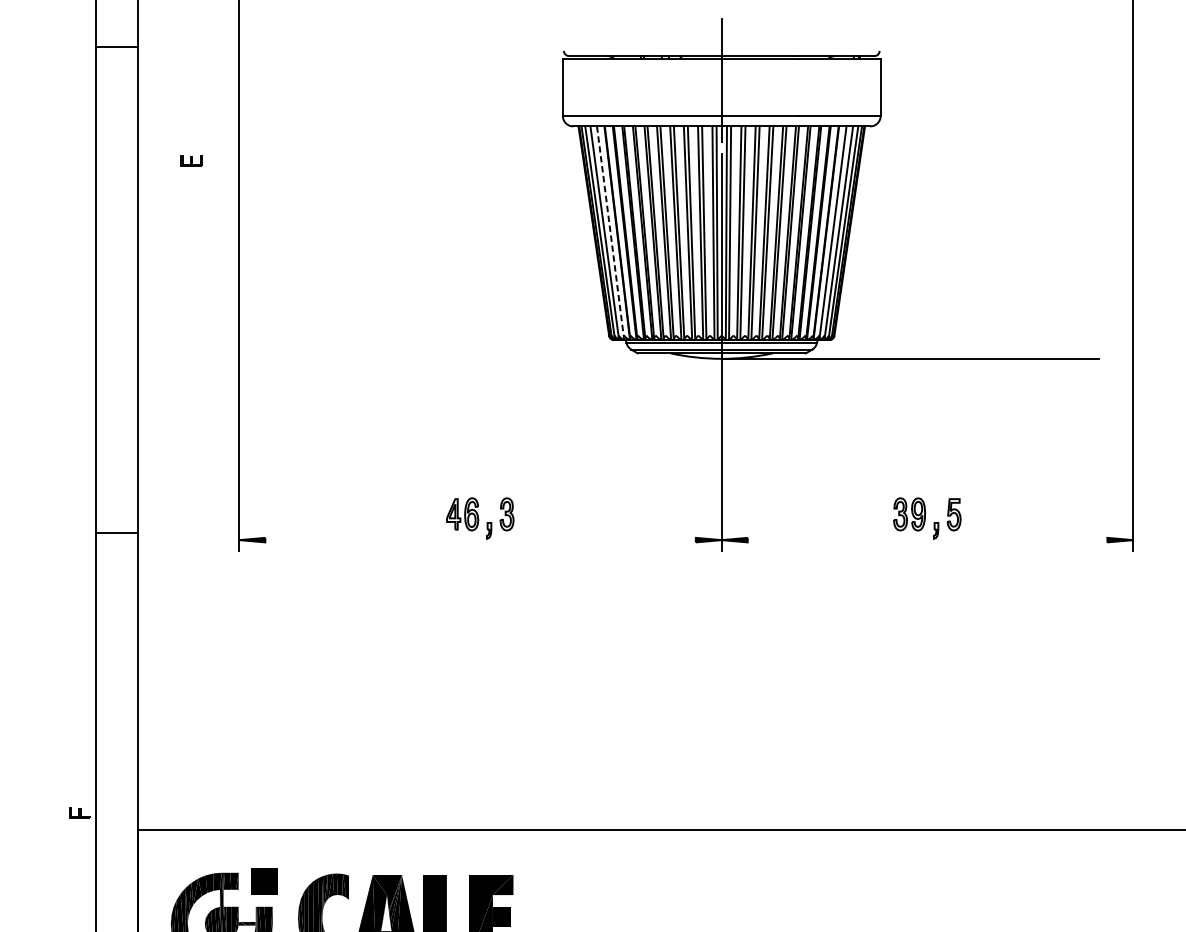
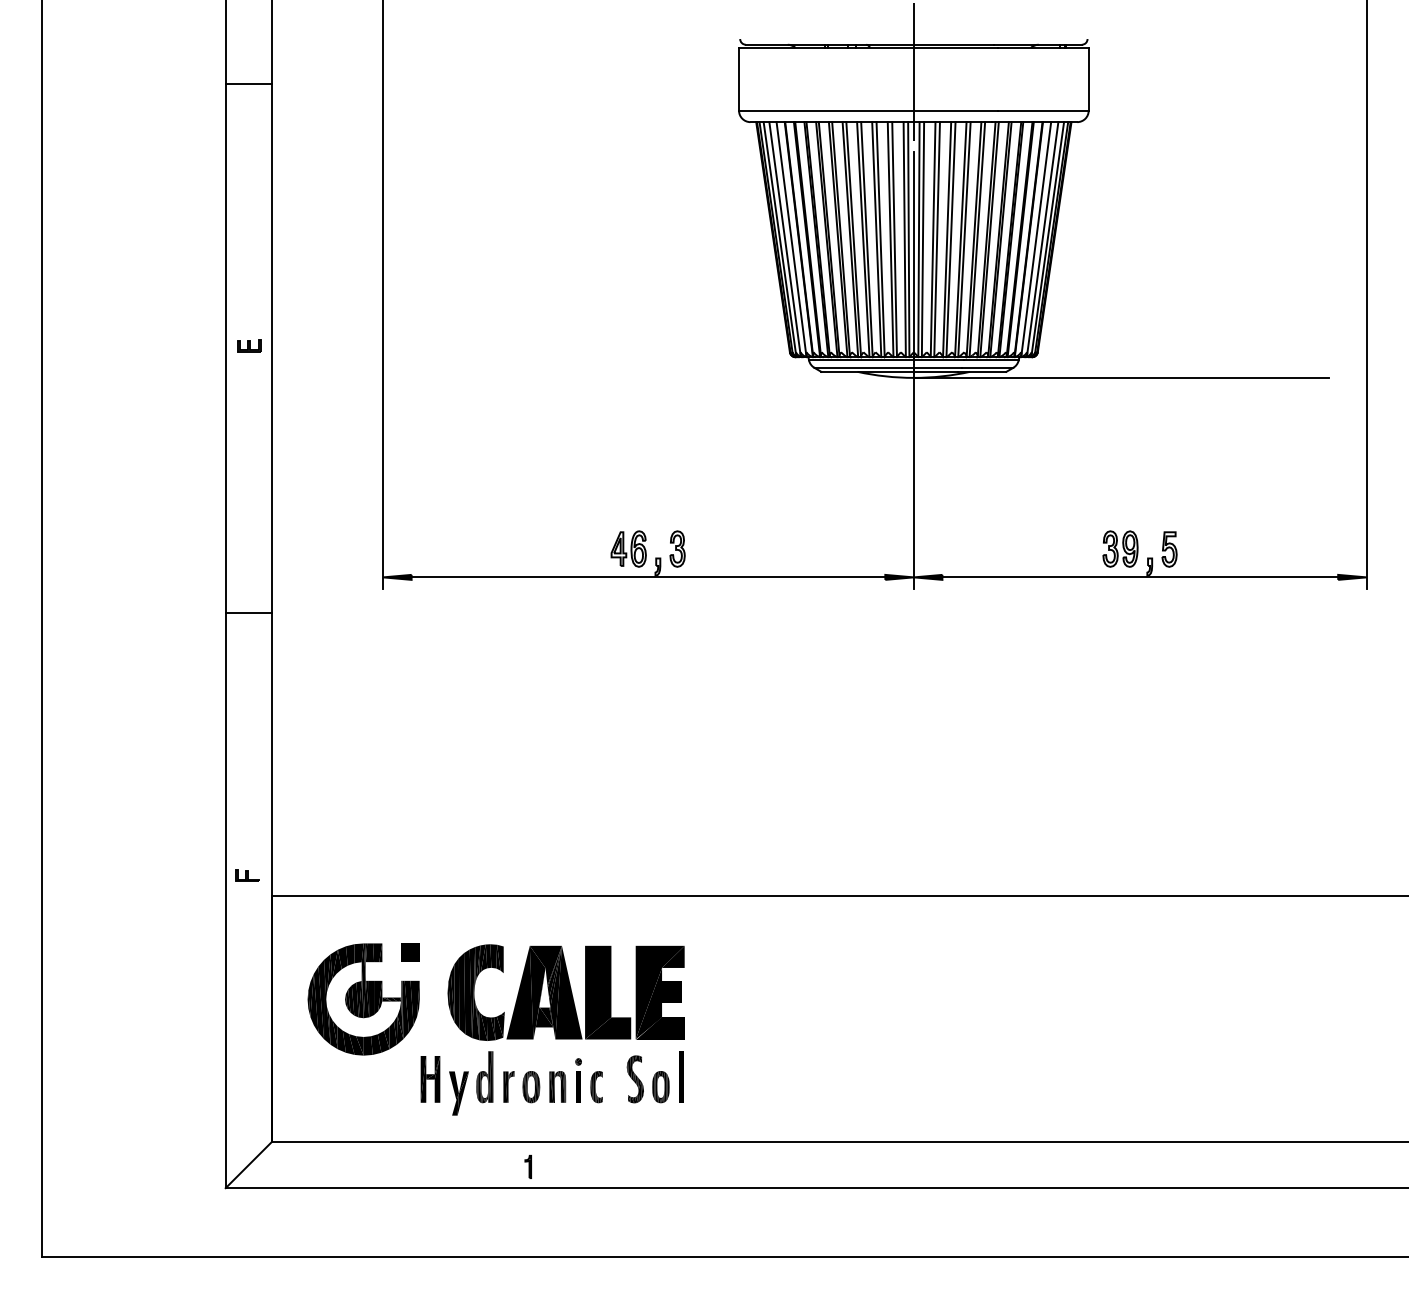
line: (117, 46) -> (248, 83), moved
part: (191, 160) -> (249, 345), moved
line: (610, 232) -> (791, 238), dashed -> solid
line: (117, 533) -> (248, 613), moved
line: (480, 540) -> (648, 577), added
line: (927, 540) -> (1140, 577), added
part: (79, 812) -> (247, 875), moved
part: (264, 881) -> (410, 952), size x0.62

